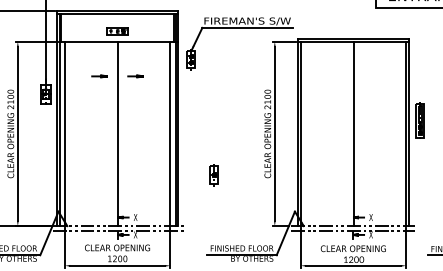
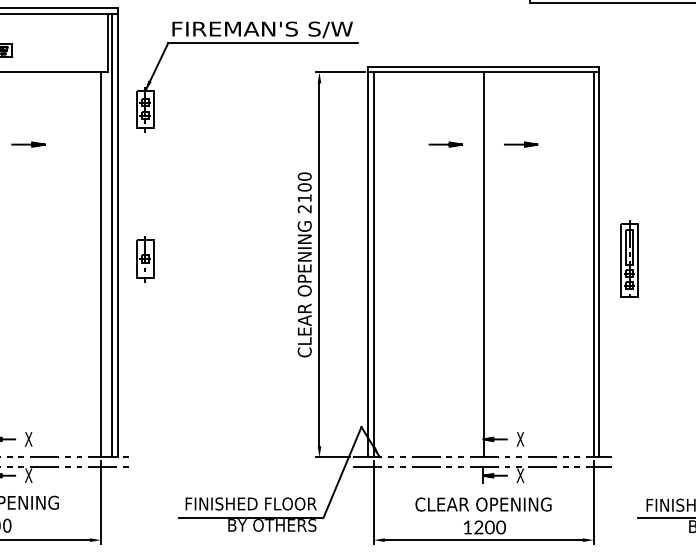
part: (343, 76) -> (462, 144), added
part: (419, 120) -> (627, 259), moved
part: (213, 175) -> (143, 259), moved

